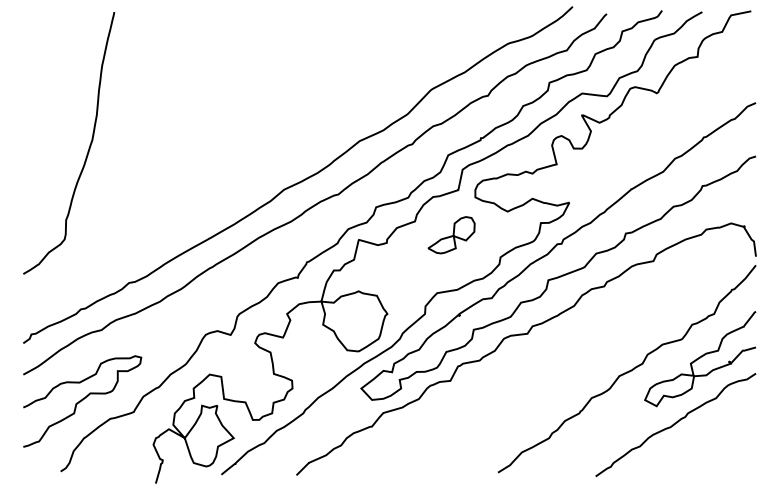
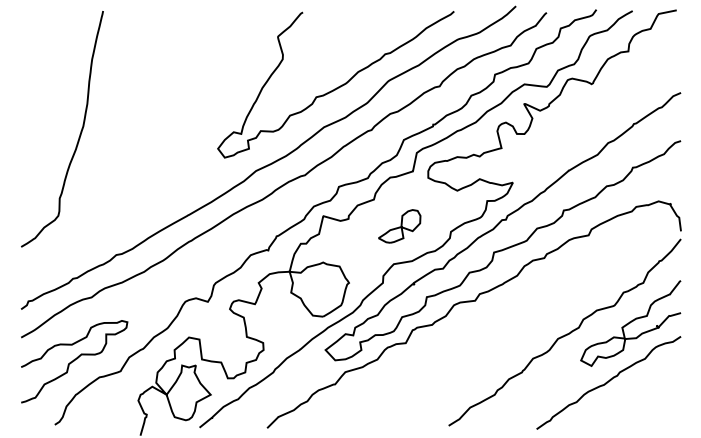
curve: (374, 96) -> (337, 87), added
part: (451, 235) -> (399, 226), moved

